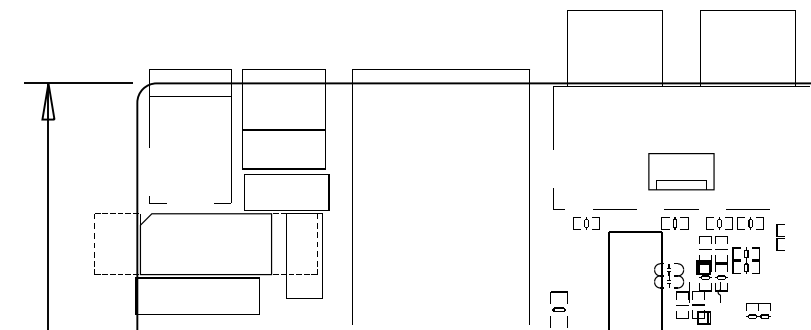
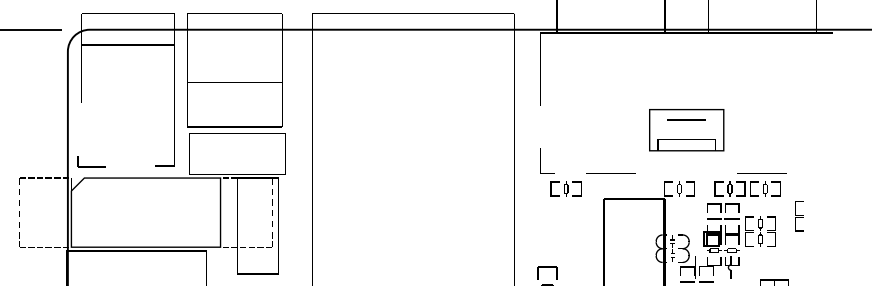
part: (157, 199) -> (90, 161), size x1.4
line: (681, 209) -> (686, 119), moved
part: (586, 223) -> (566, 189), moved
part: (780, 237) -> (799, 216), moved

